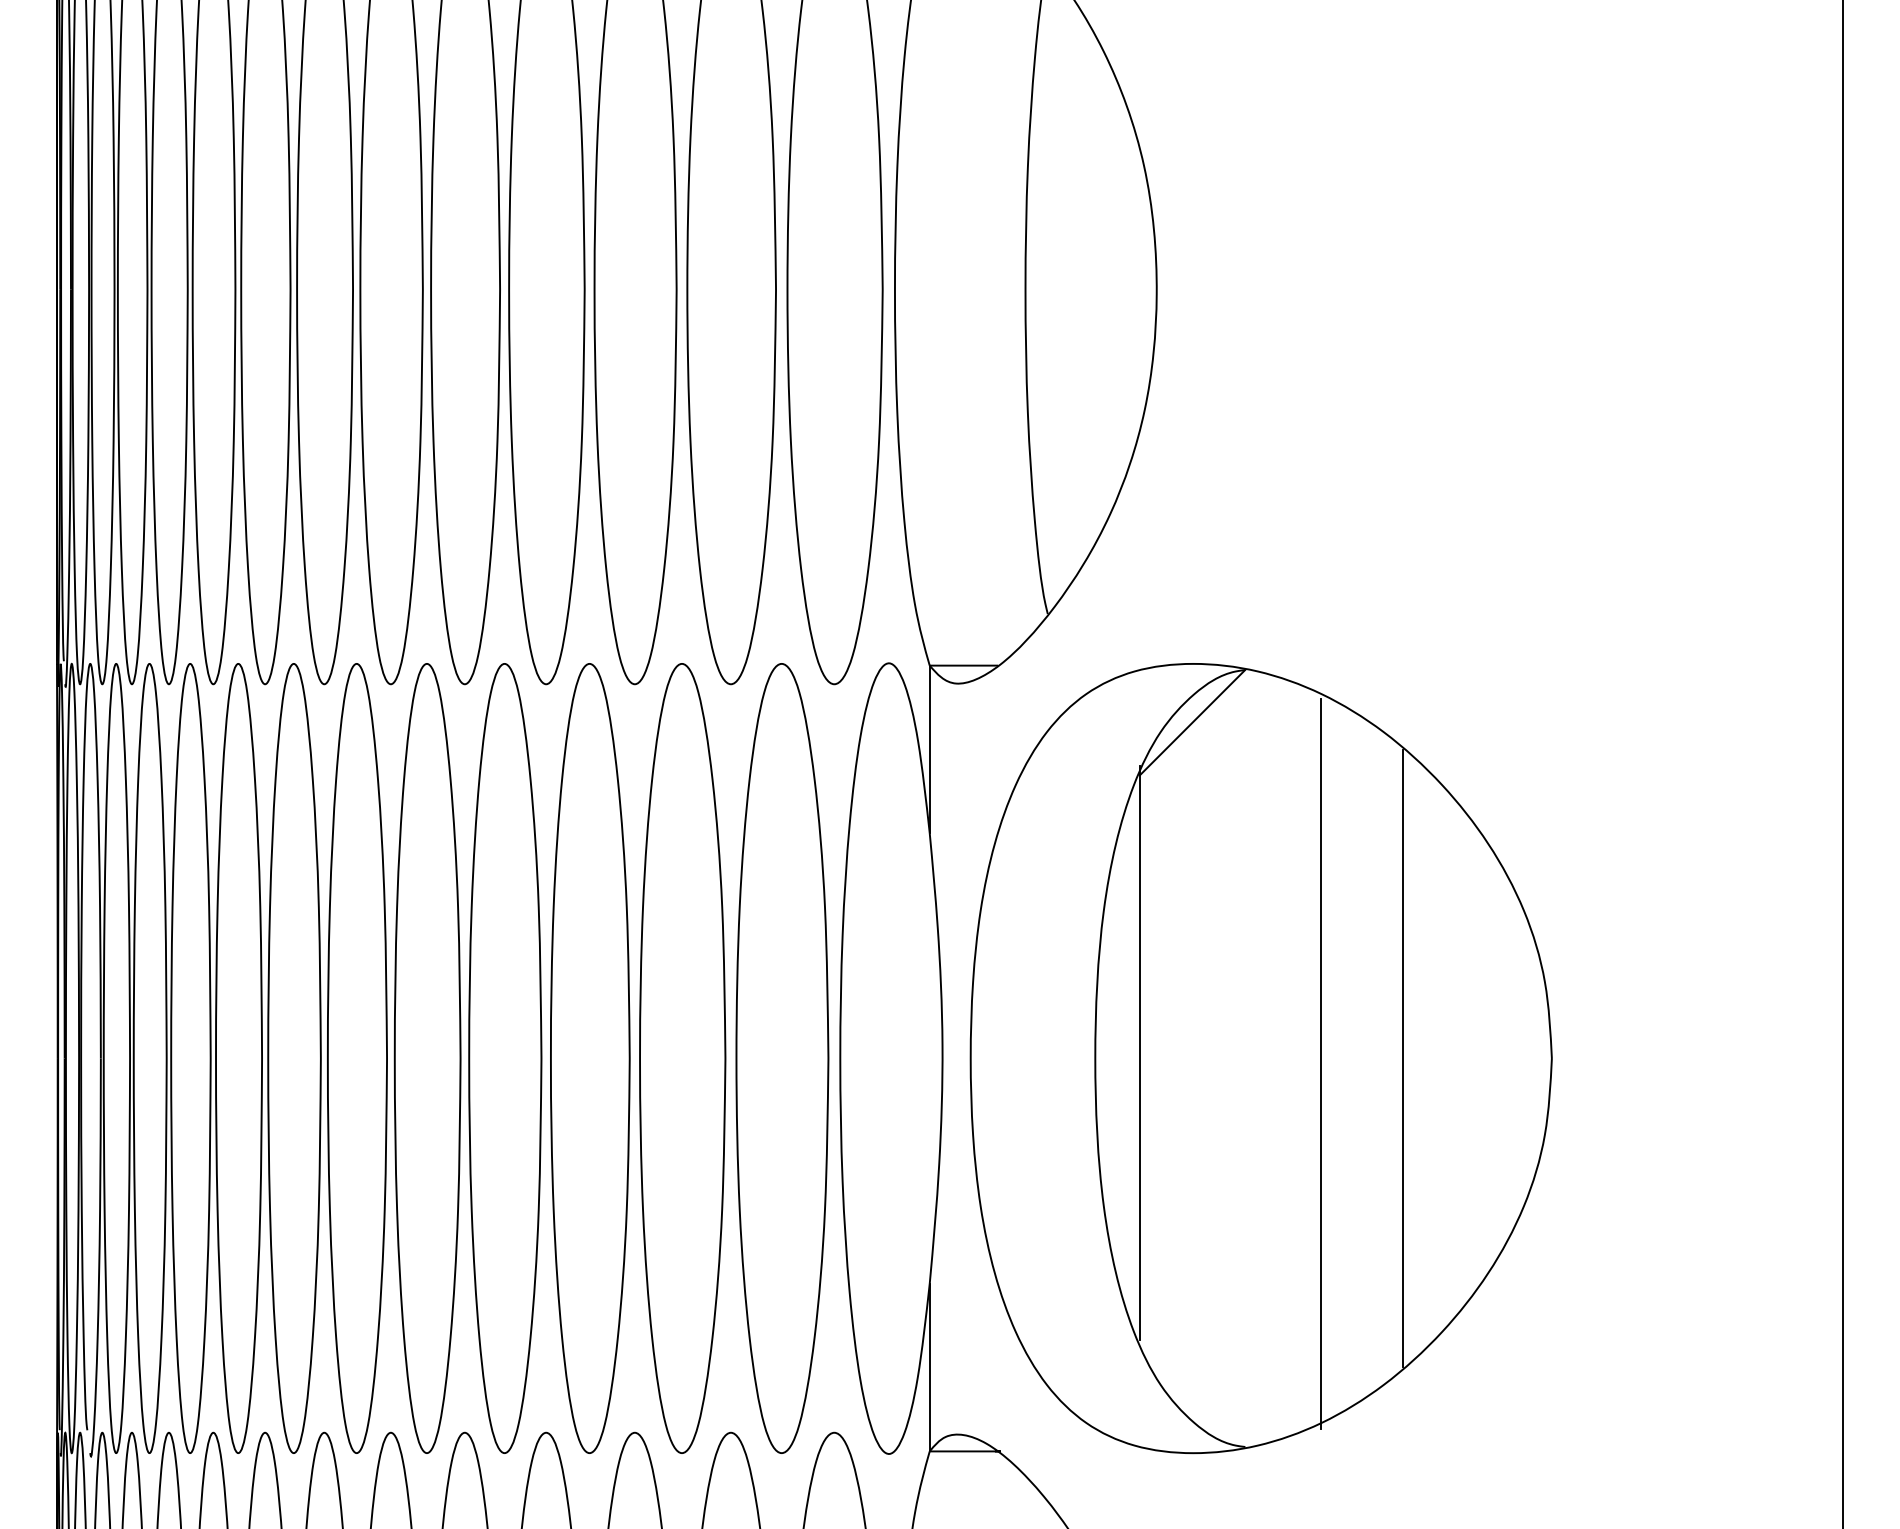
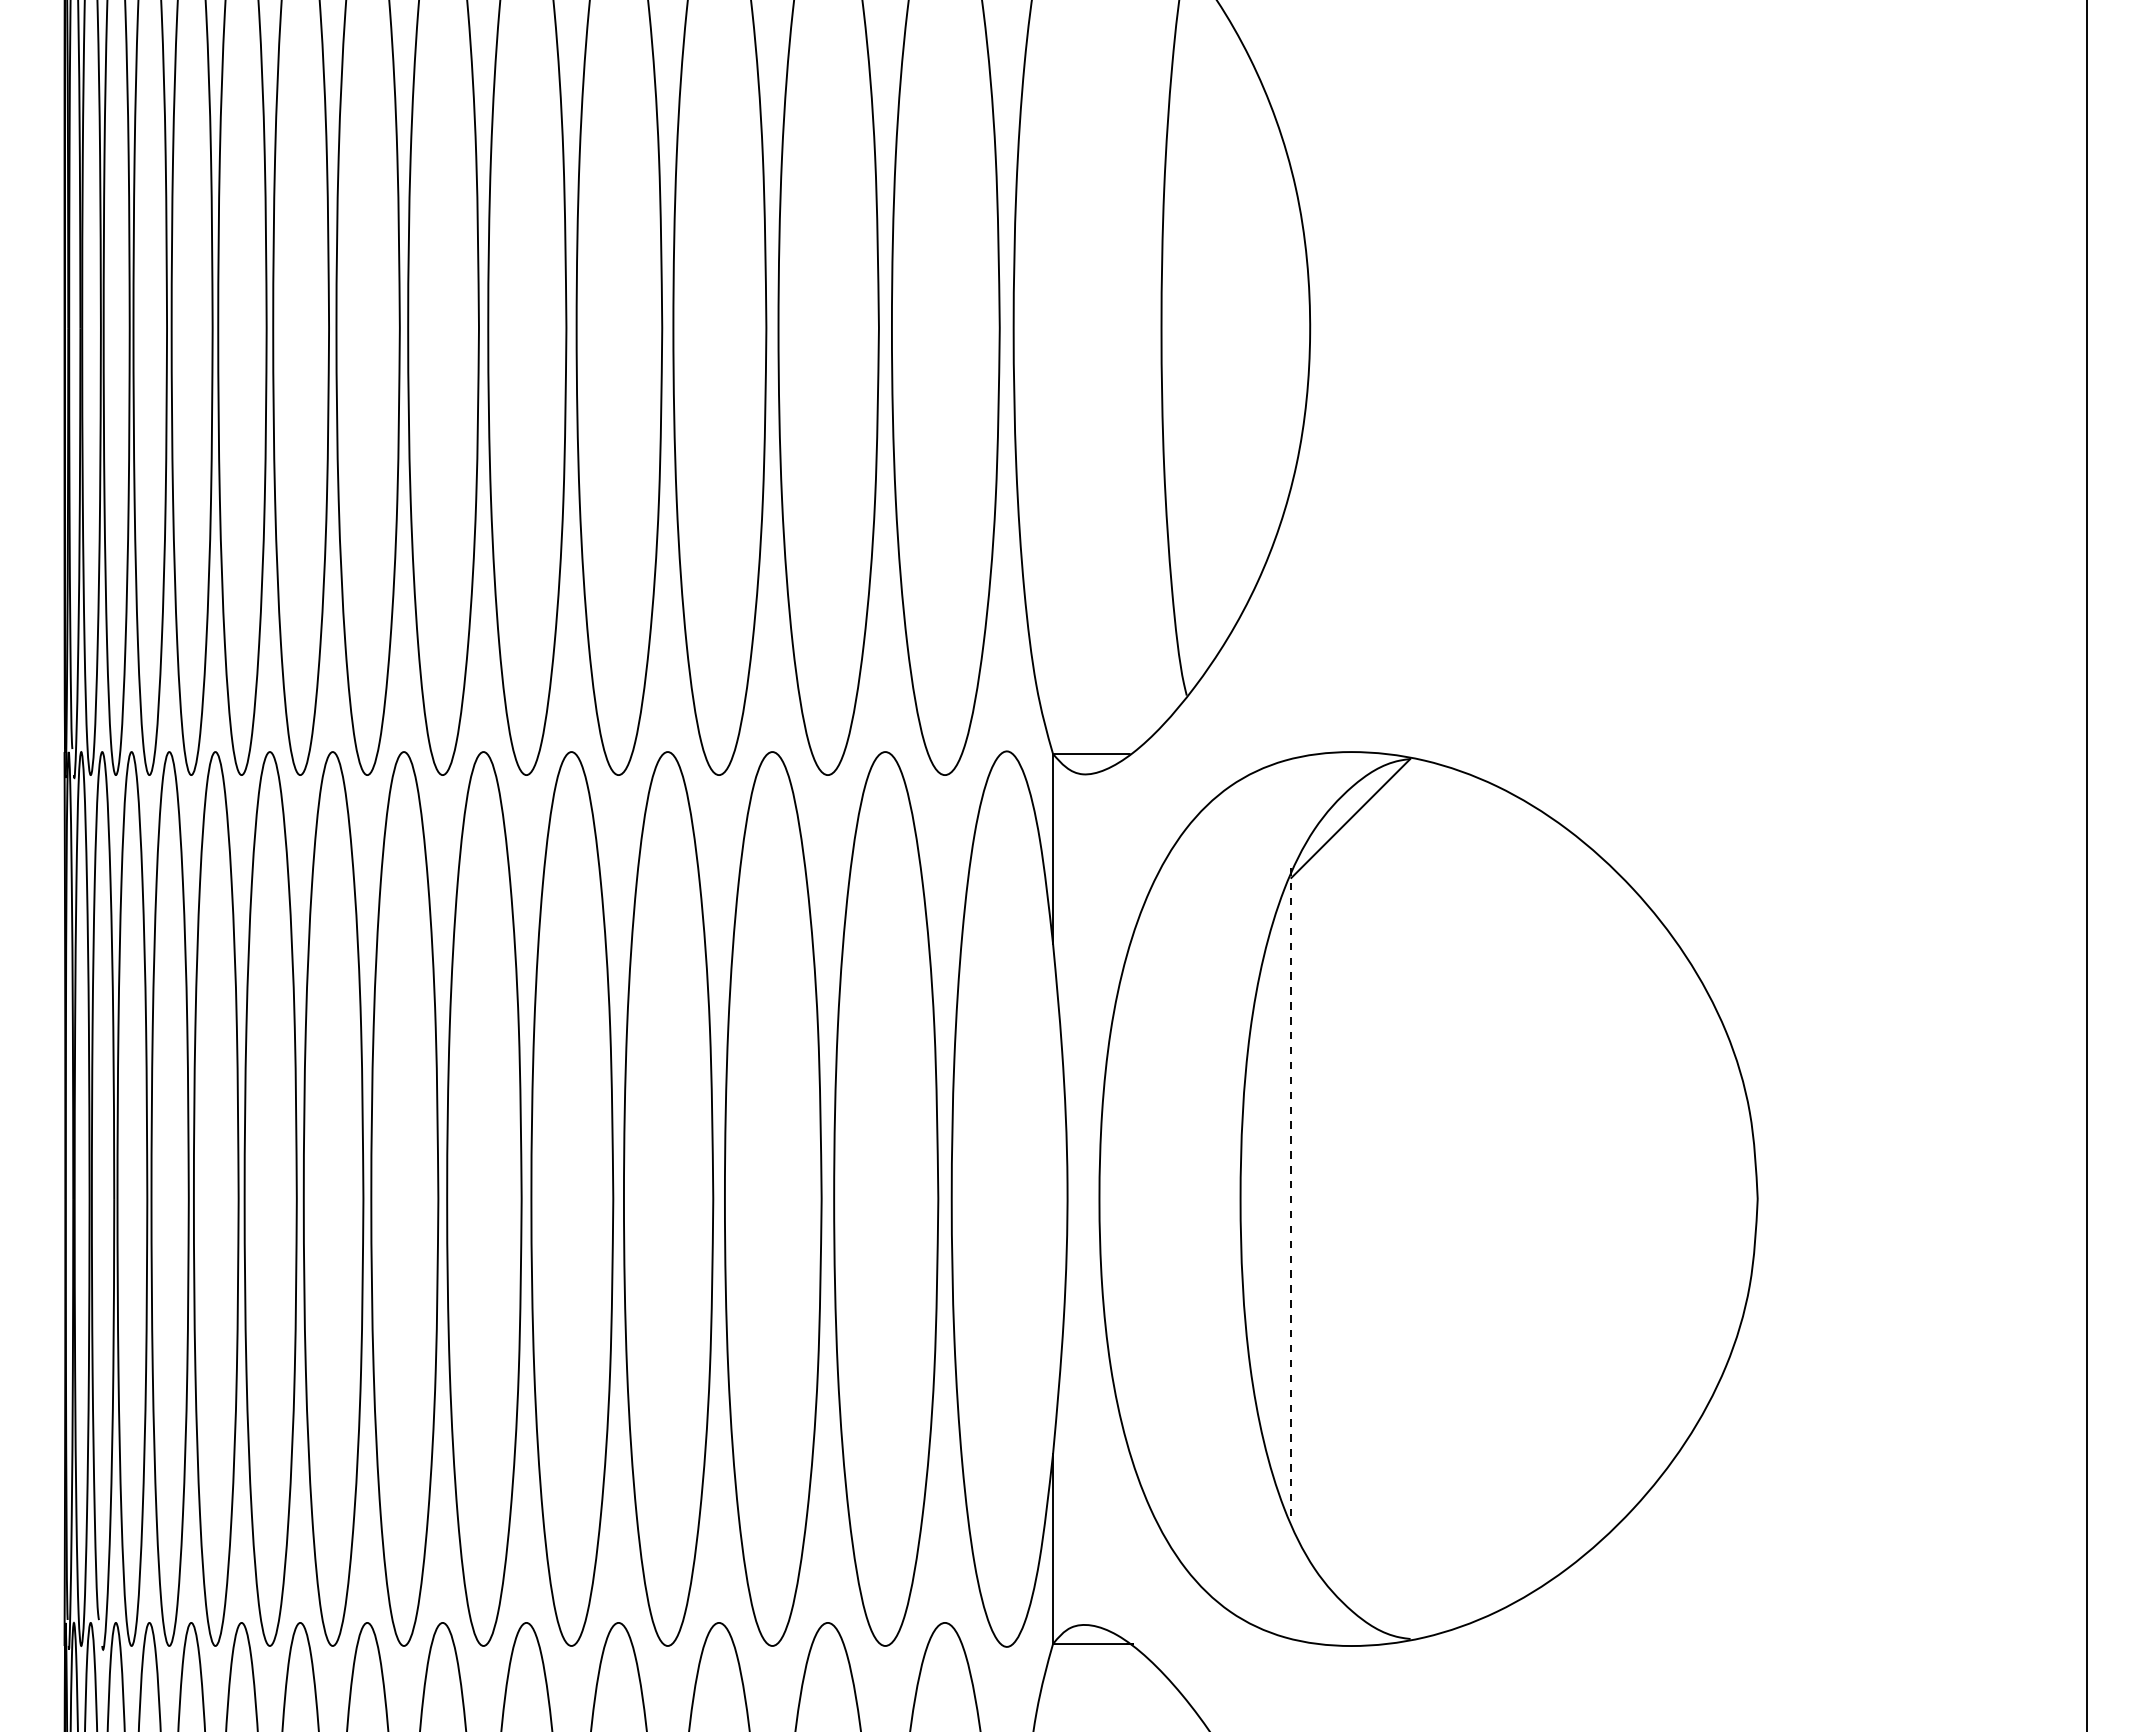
line: (1140, 1053) -> (1291, 1193), solid -> dashed
line: (1403, 1058) -> (1589, 1198), removed
line: (1321, 1063) -> (1496, 1204), removed

